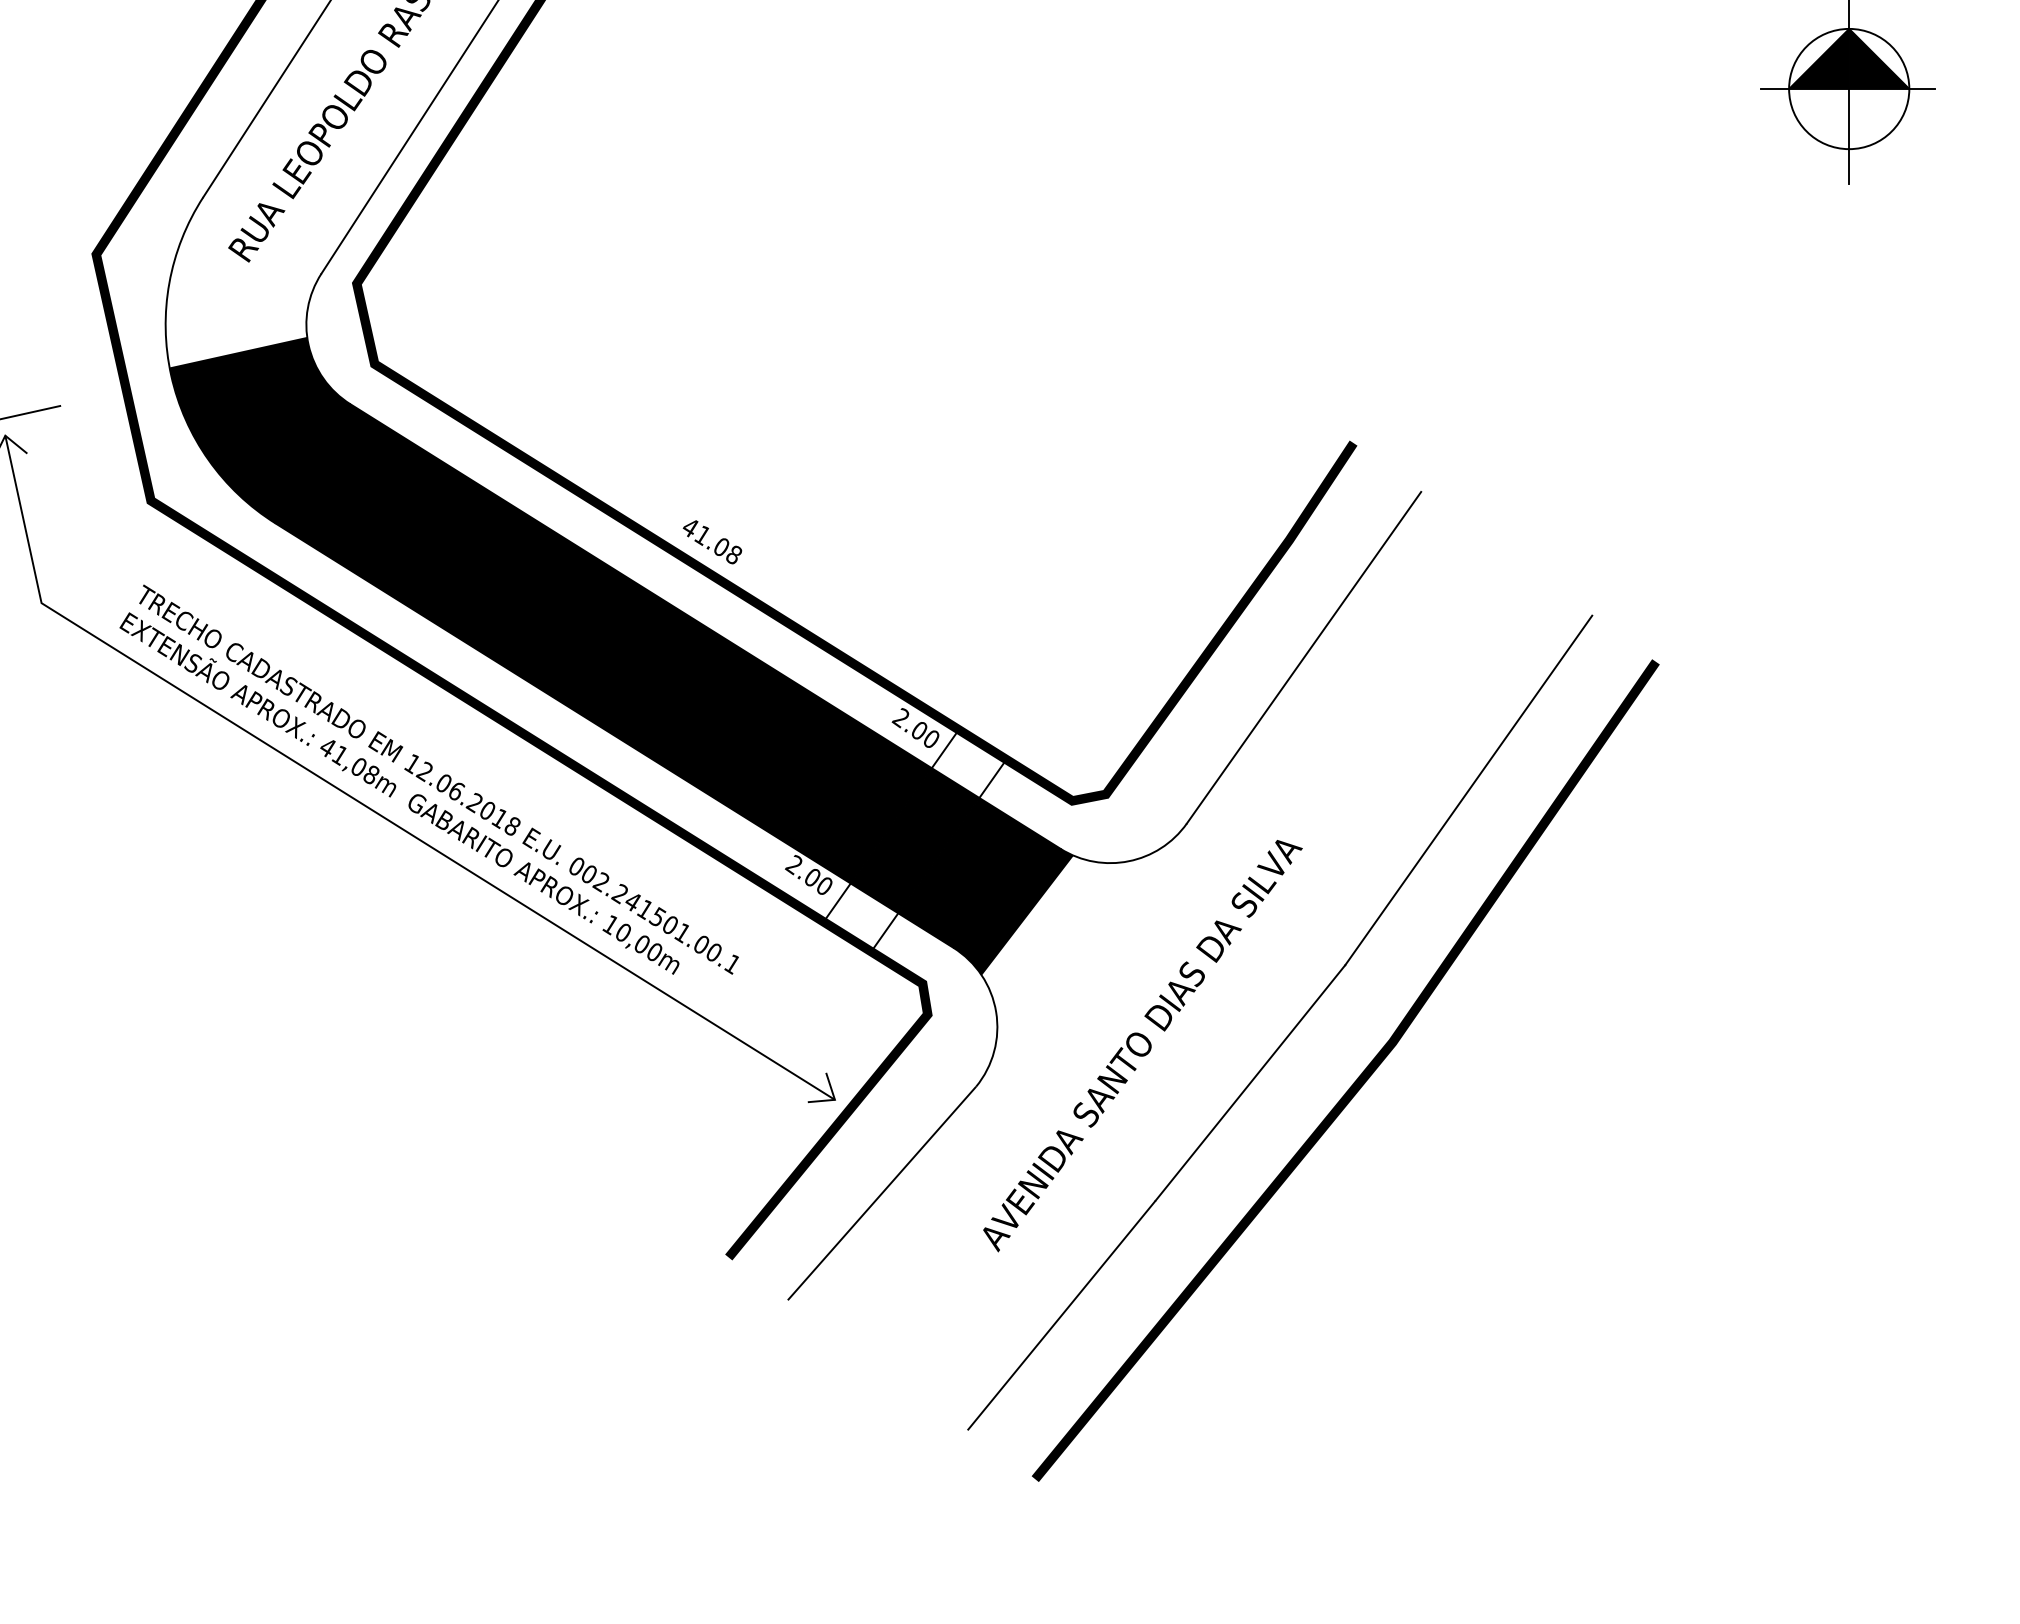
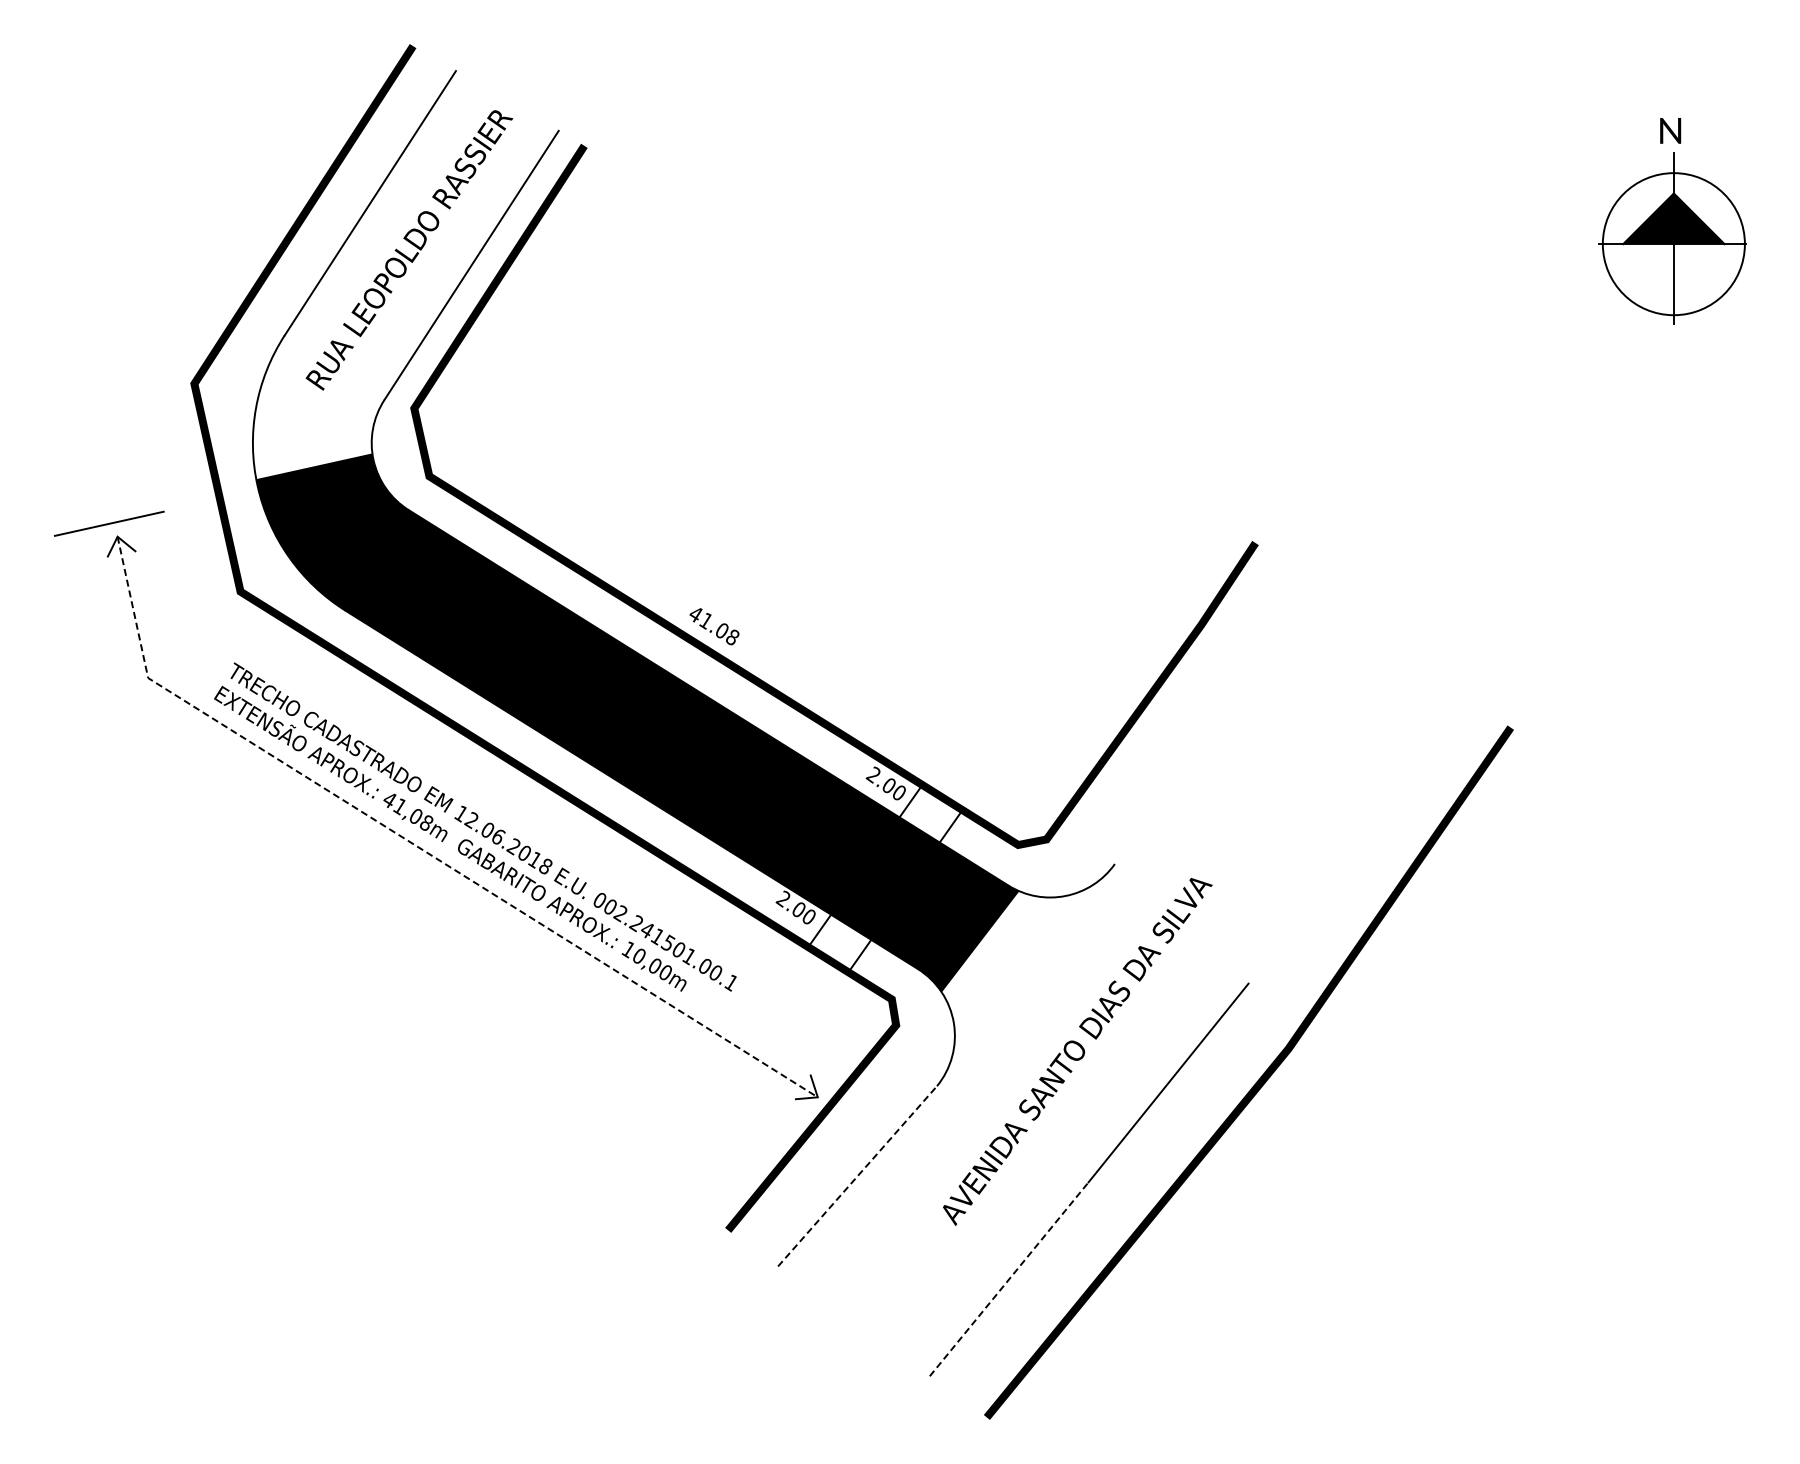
circle: (1848, 88) -> (1673, 243), size x1.4
line: (1303, 658) -> (1213, 724), removed
line: (1468, 789) -> (1352, 835), removed
line: (365, 806) -> (421, 849), solid -> dashed
line: (881, 1192) -> (857, 1175), solid -> dashed
line: (1062, 1314) -> (1009, 1278), solid -> dashed

